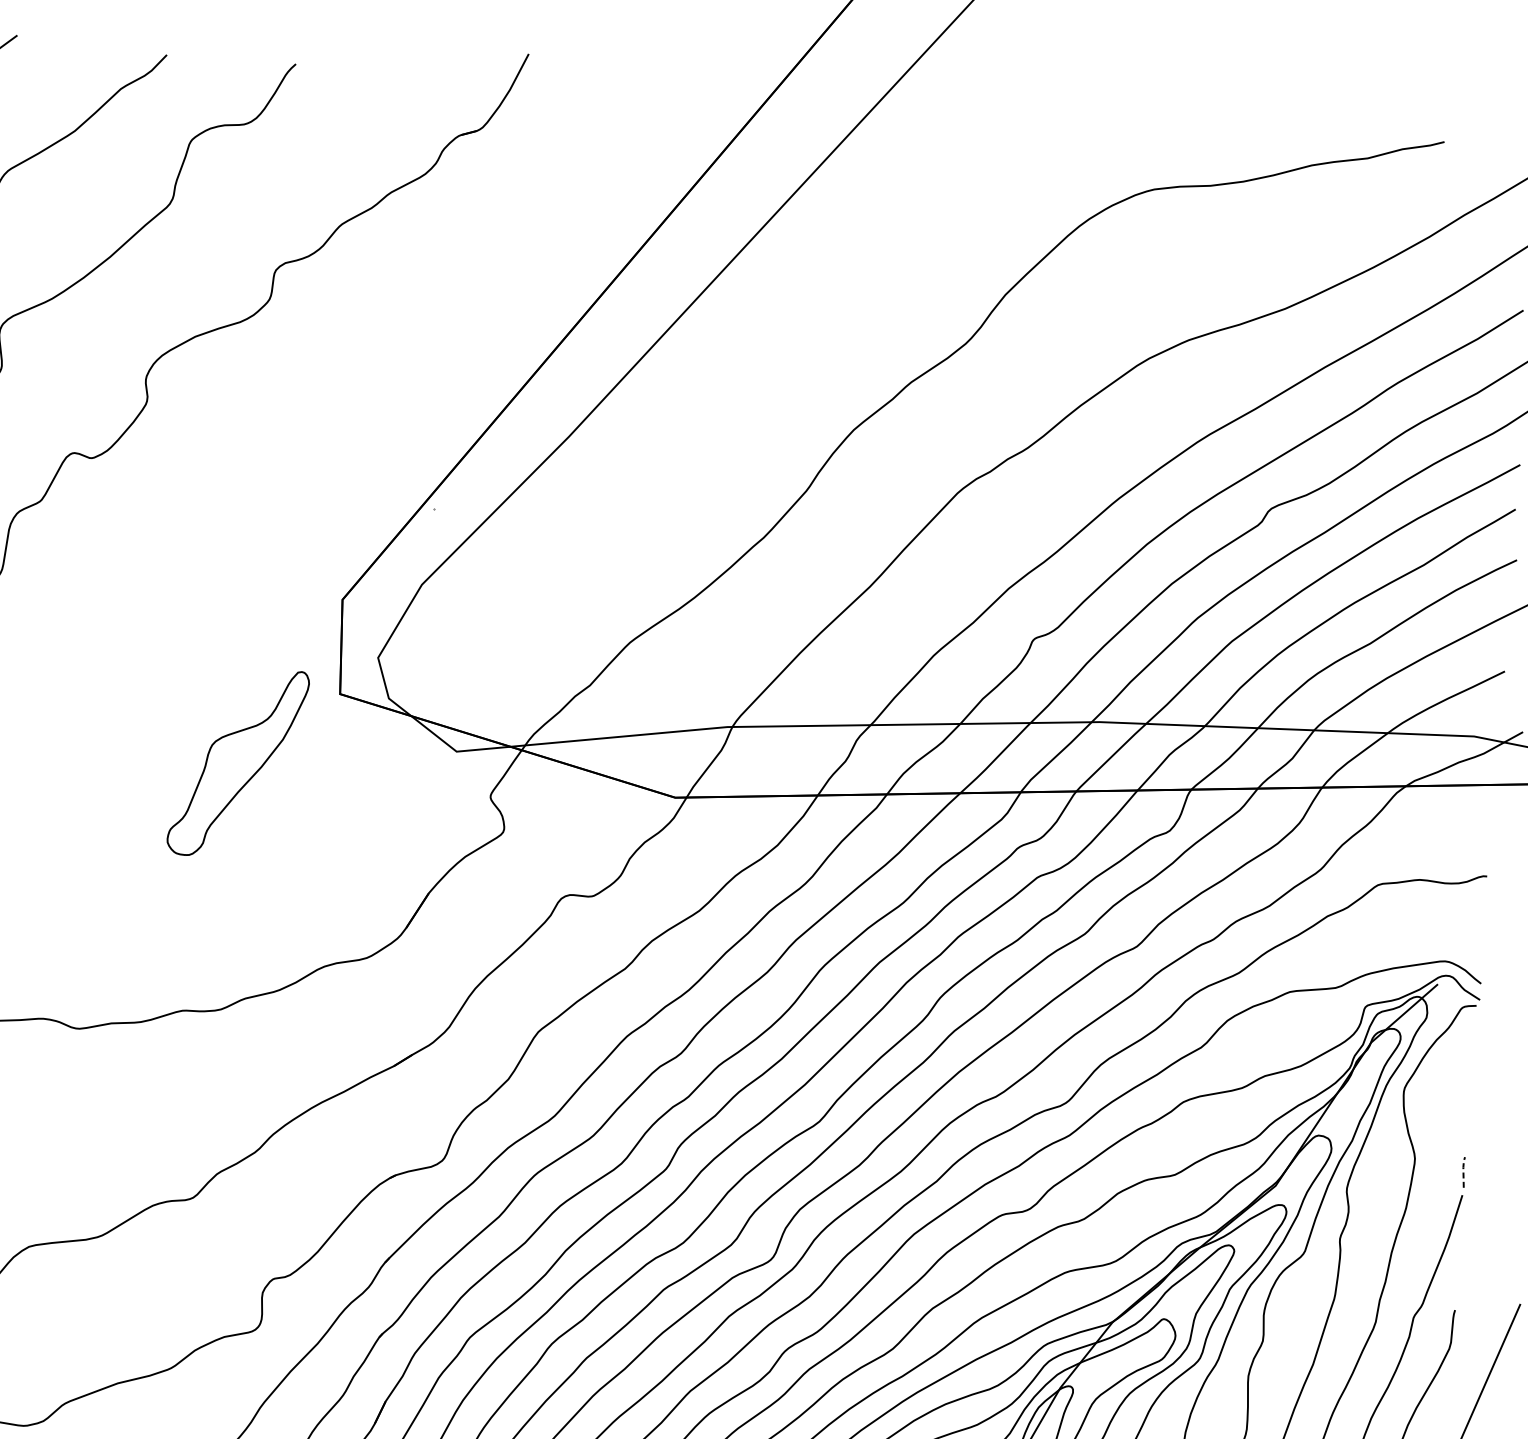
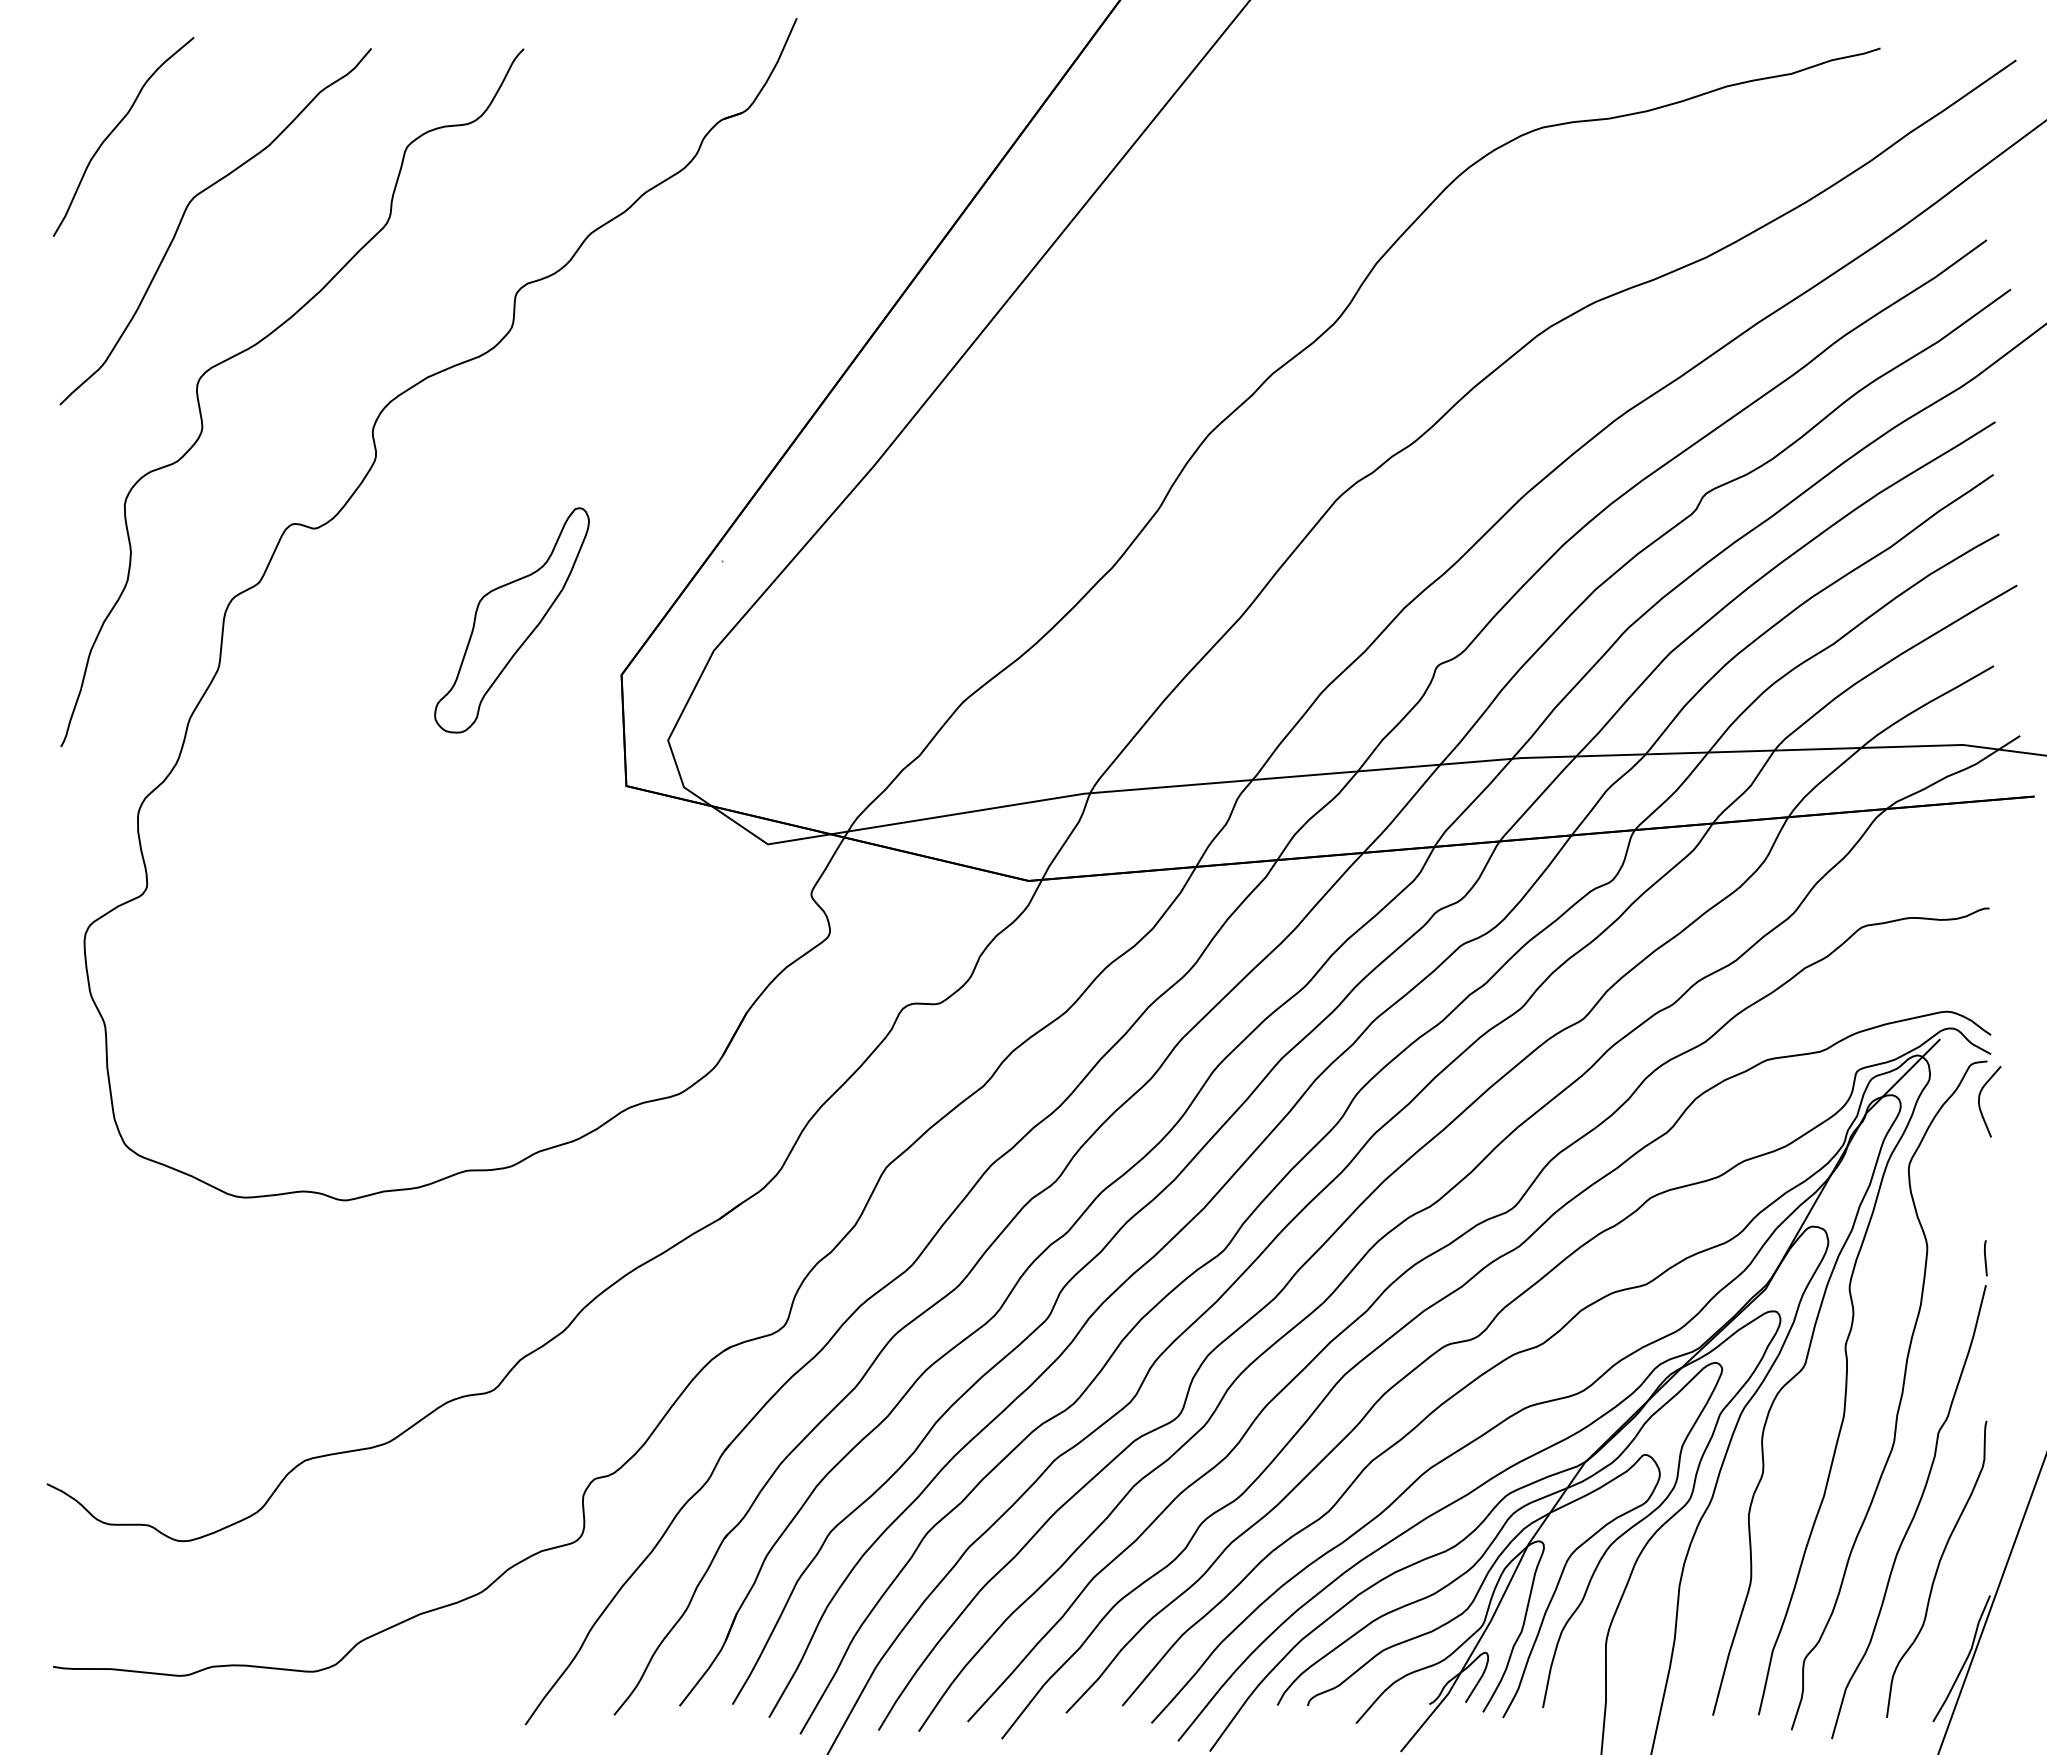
part: (237, 763) -> (511, 620), moved
curve: (1468, 1042) -> (1980, 1105), added
line: (1463, 1170) -> (1985, 1256), dashed -> solid

